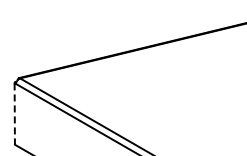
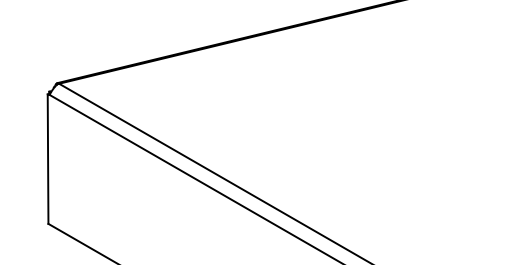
line: (14, 114) -> (47, 160), dashed -> solid

